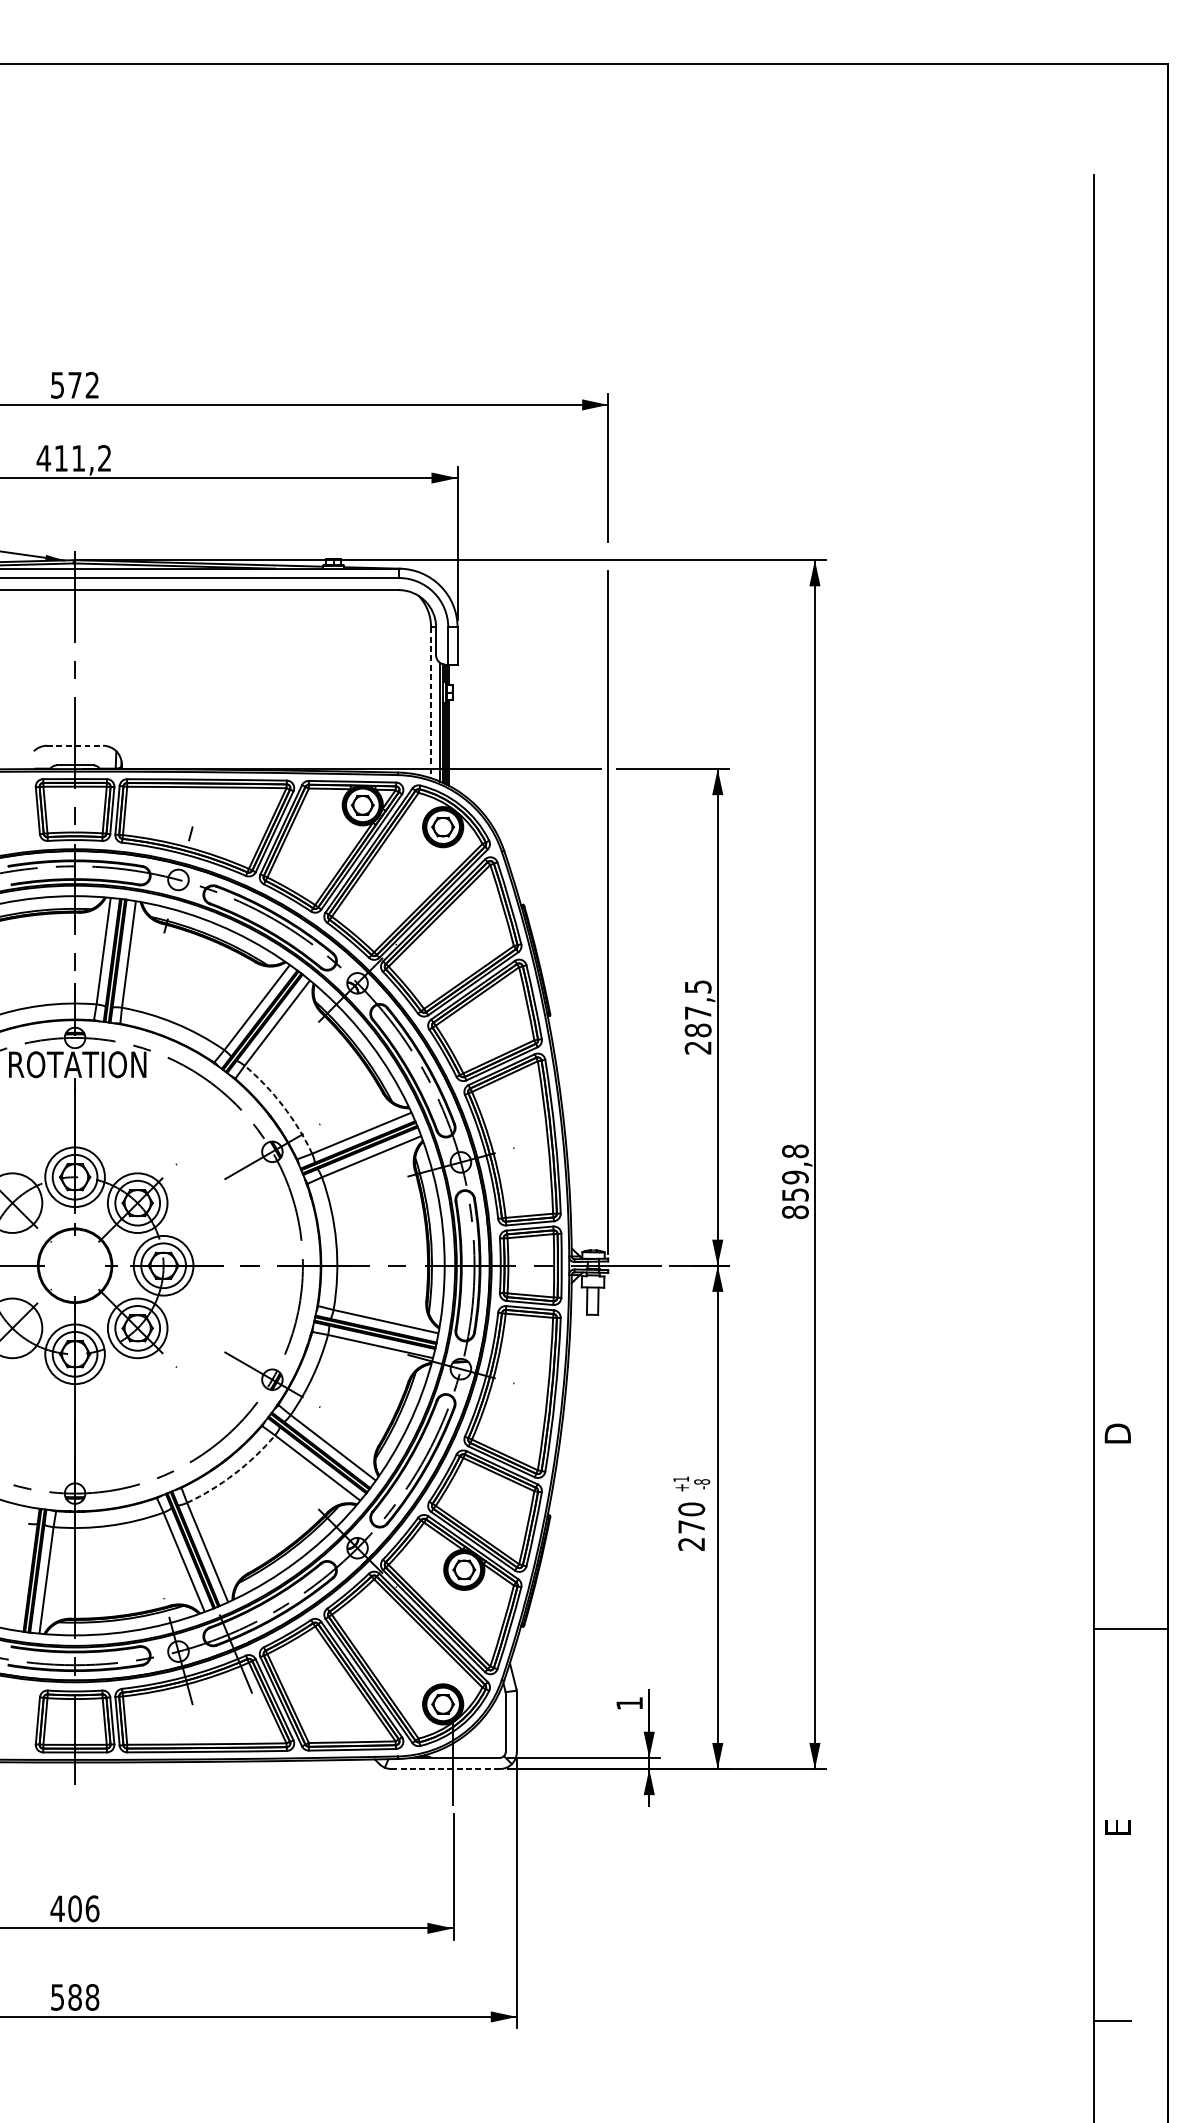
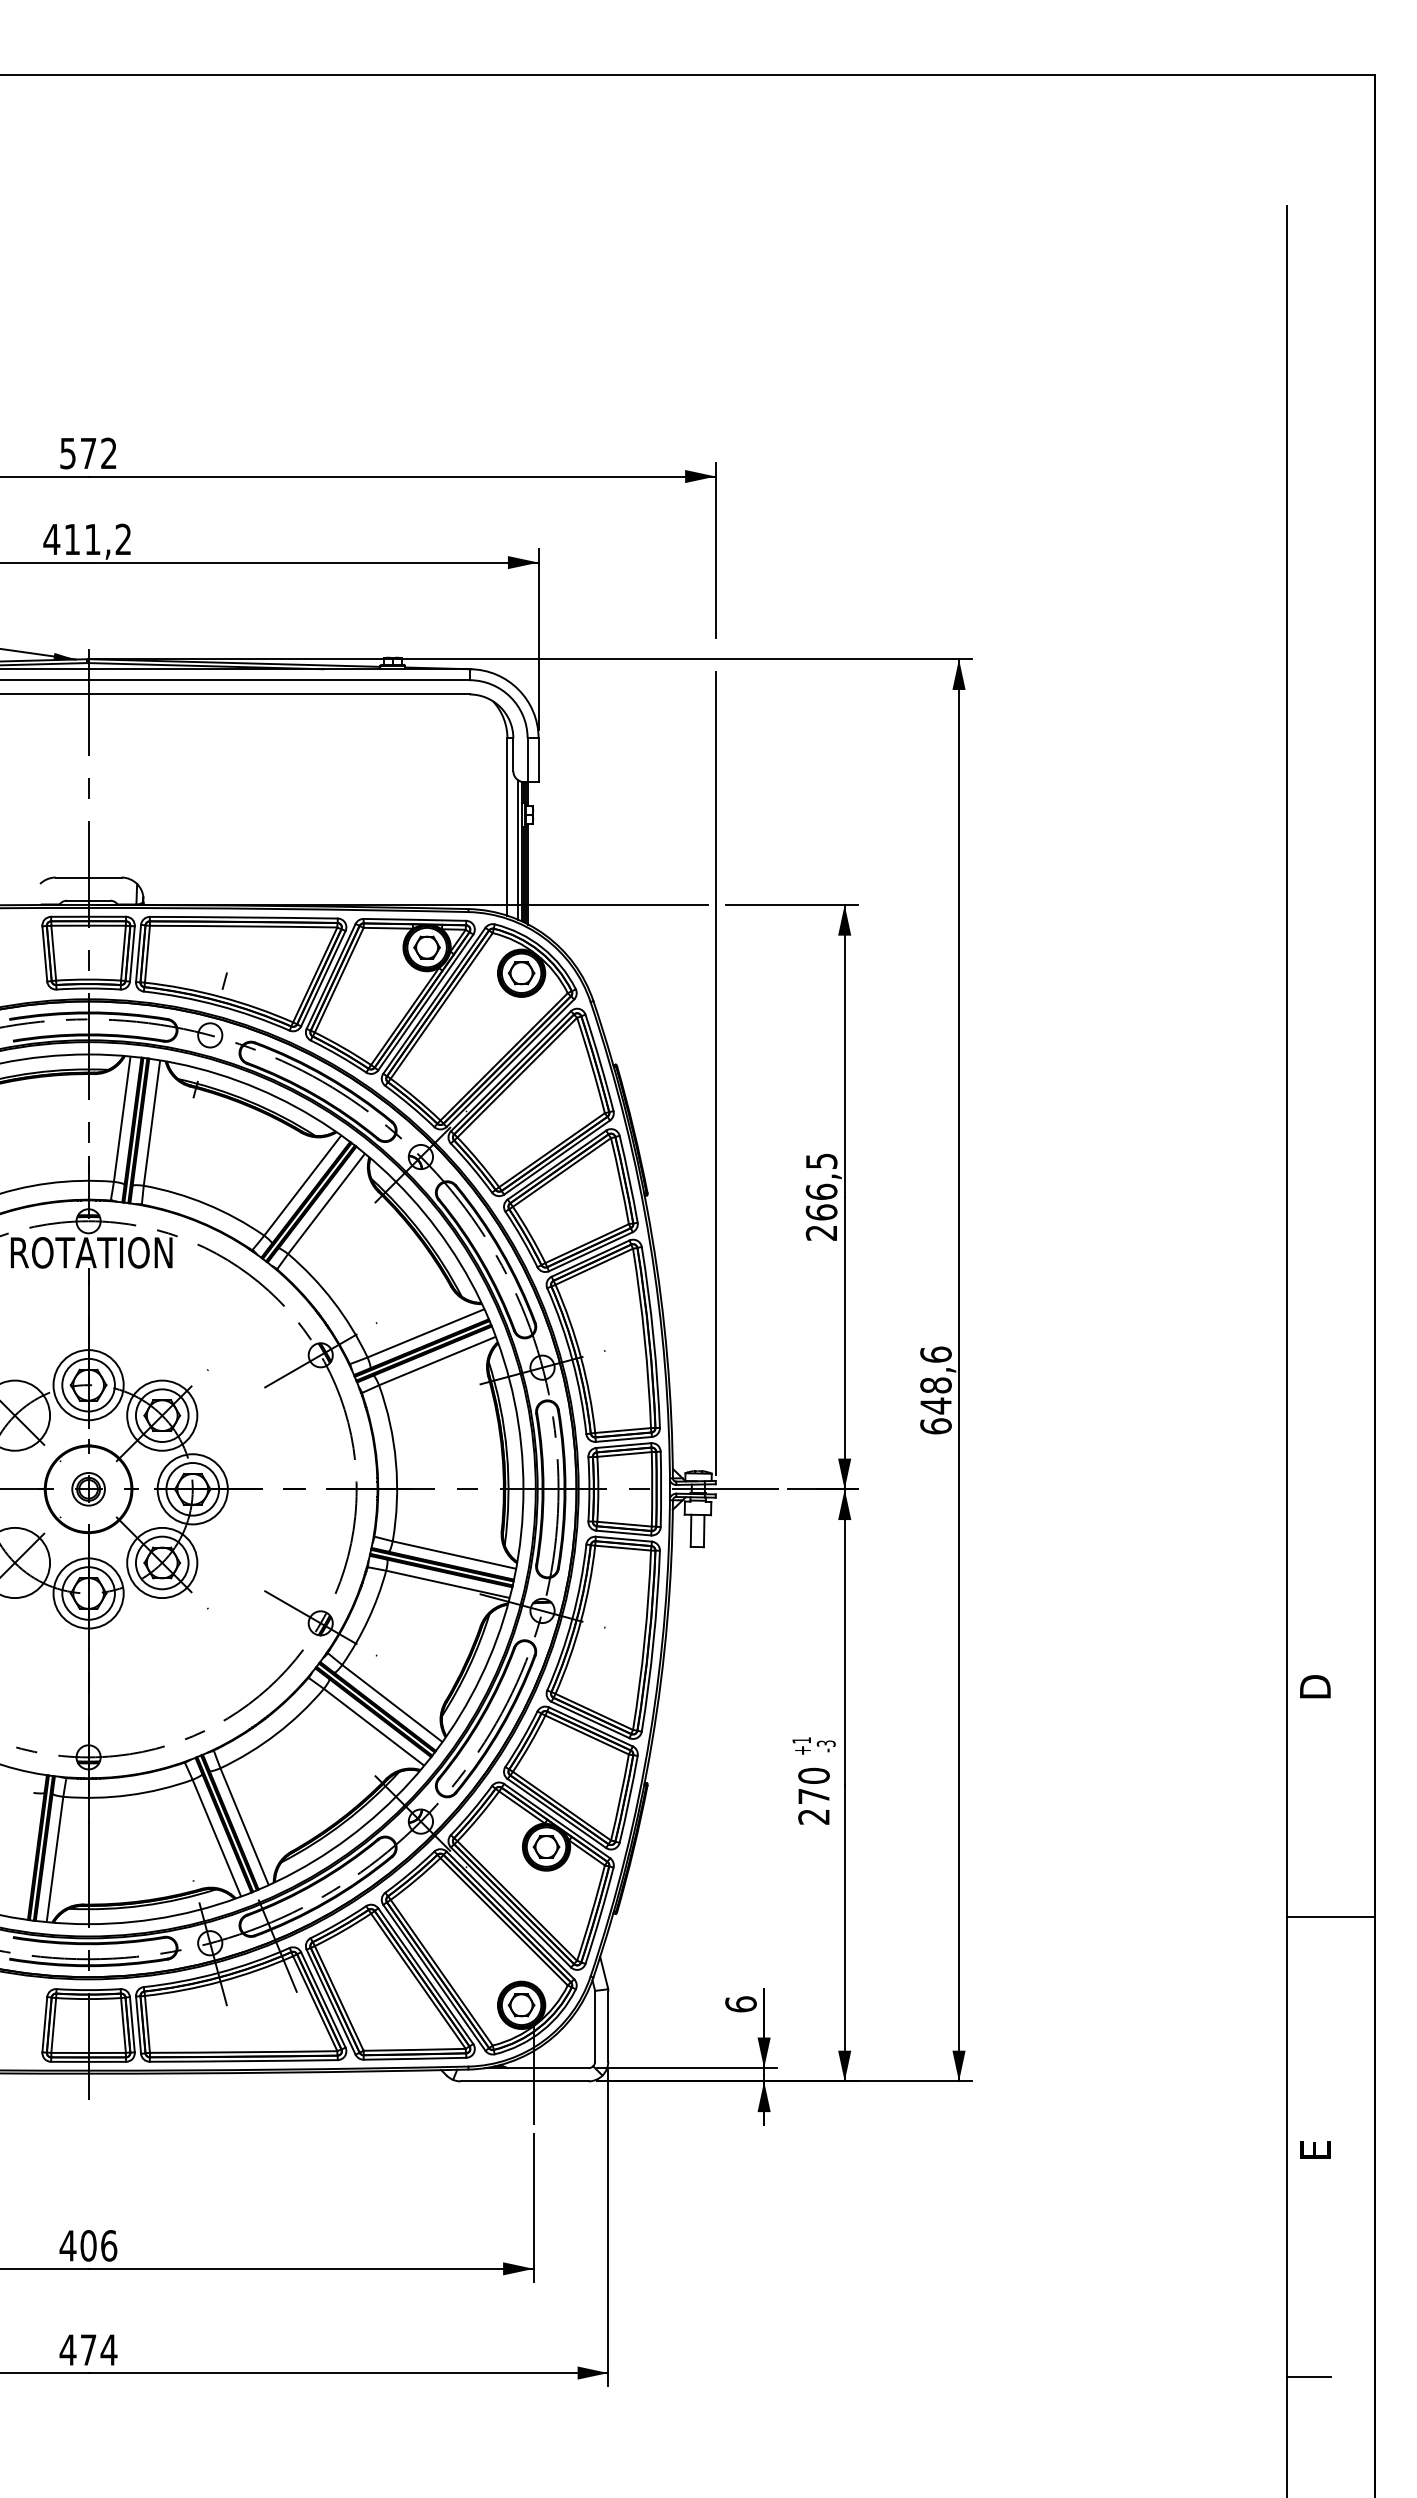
line: (431, 703) -> (507, 827), dashed -> solid
line: (74, 745) -> (88, 877), dashed -> solid
text: (698, 1021) -> (821, 1201), 287,5 -> 266,5
arc: (283, 1106) -> (333, 1301), dashed -> solid
text: (794, 1181) -> (935, 1390), 859,8 -> 648,6
part: (74, 1265) -> (88, 1489), added
arc: (234, 1474) -> (276, 1734), dashed -> solid
text: (702, 1481) -> (826, 1743), -8 -> -3
text: (629, 1703) -> (740, 2004), 1 -> 6
line: (445, 1769) -> (524, 2081), dashed -> solid
text: (74, 1996) -> (88, 2349), 588 -> 474

